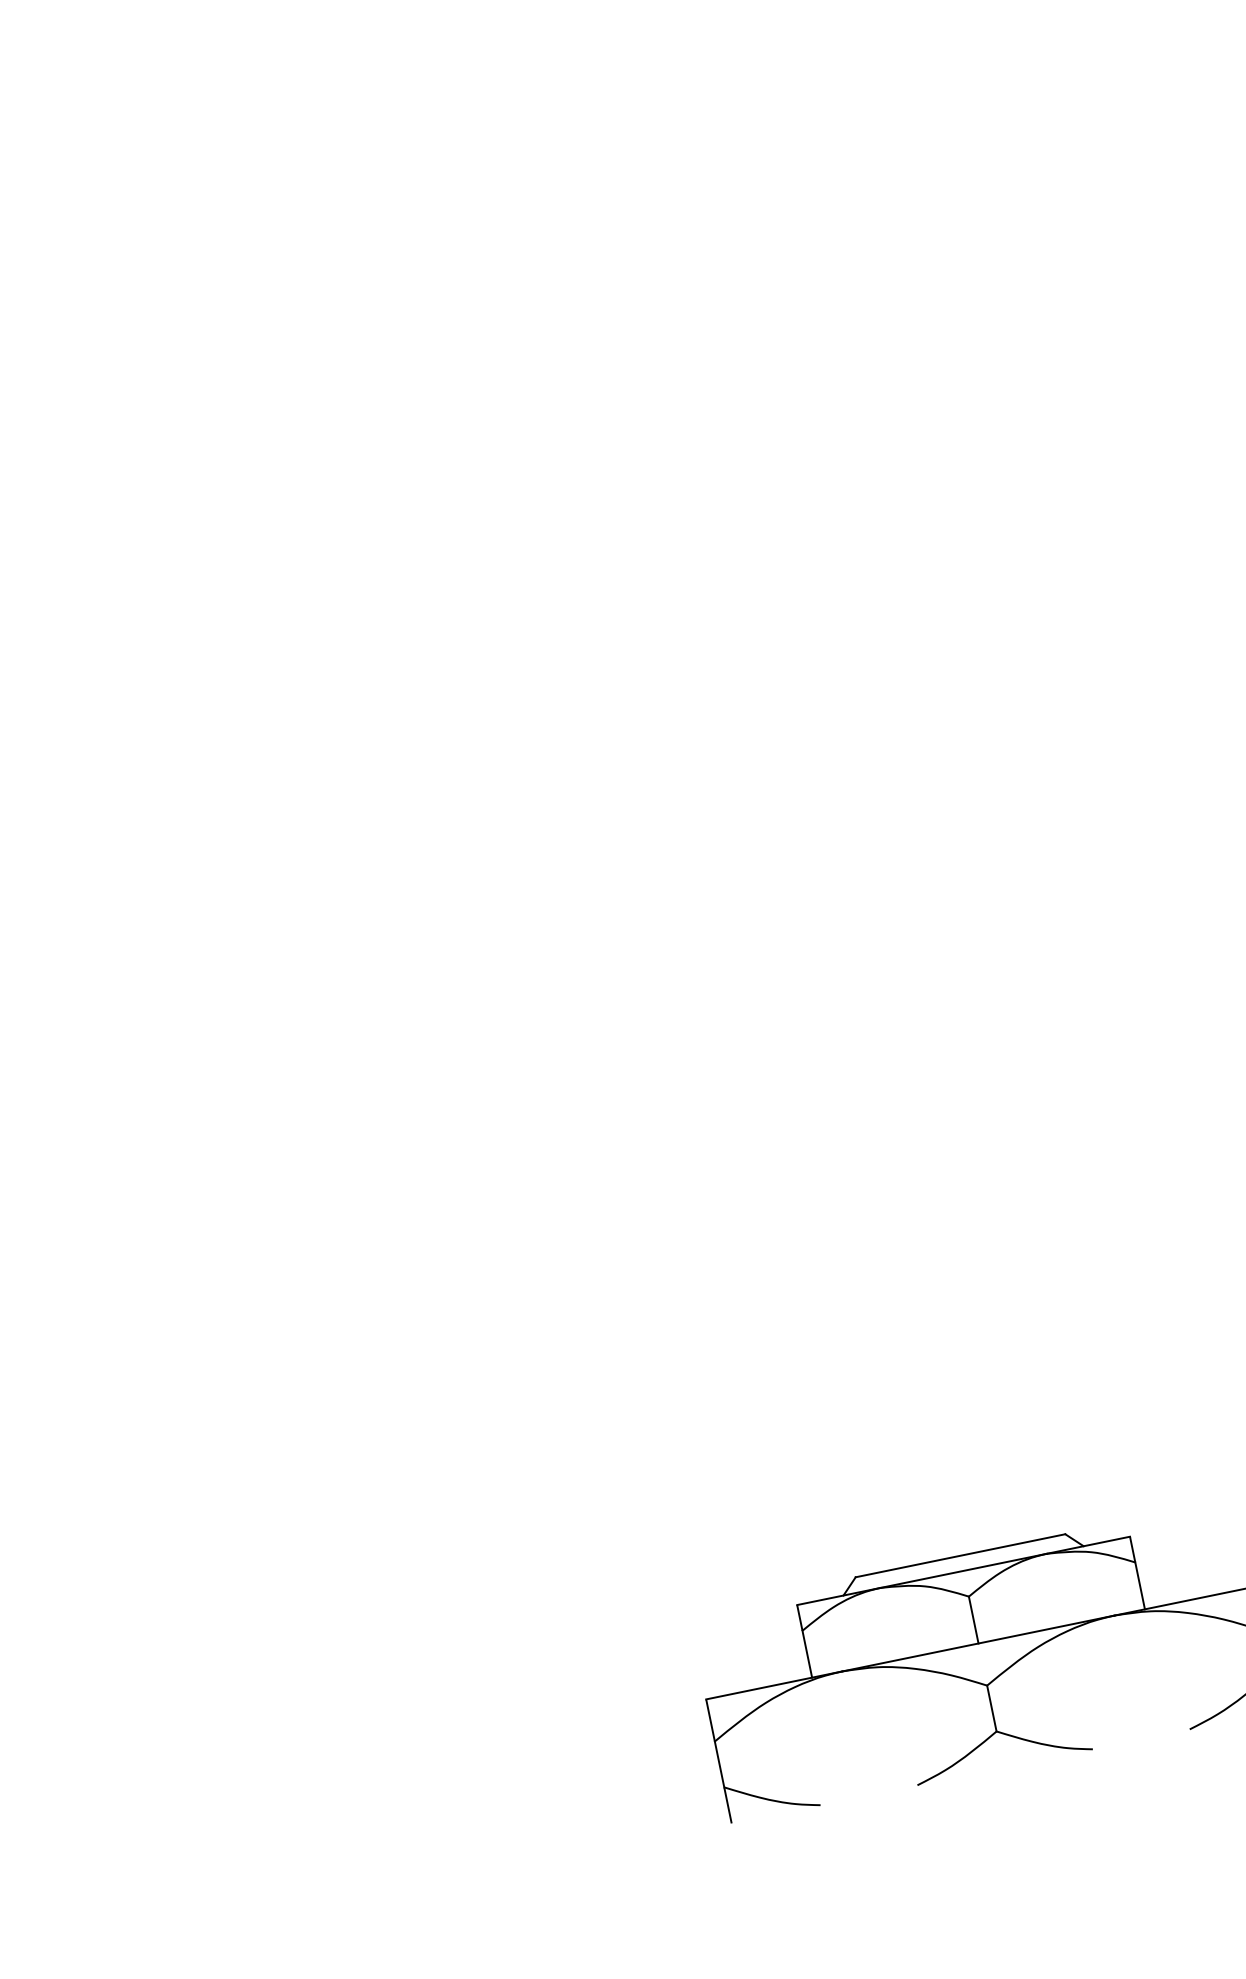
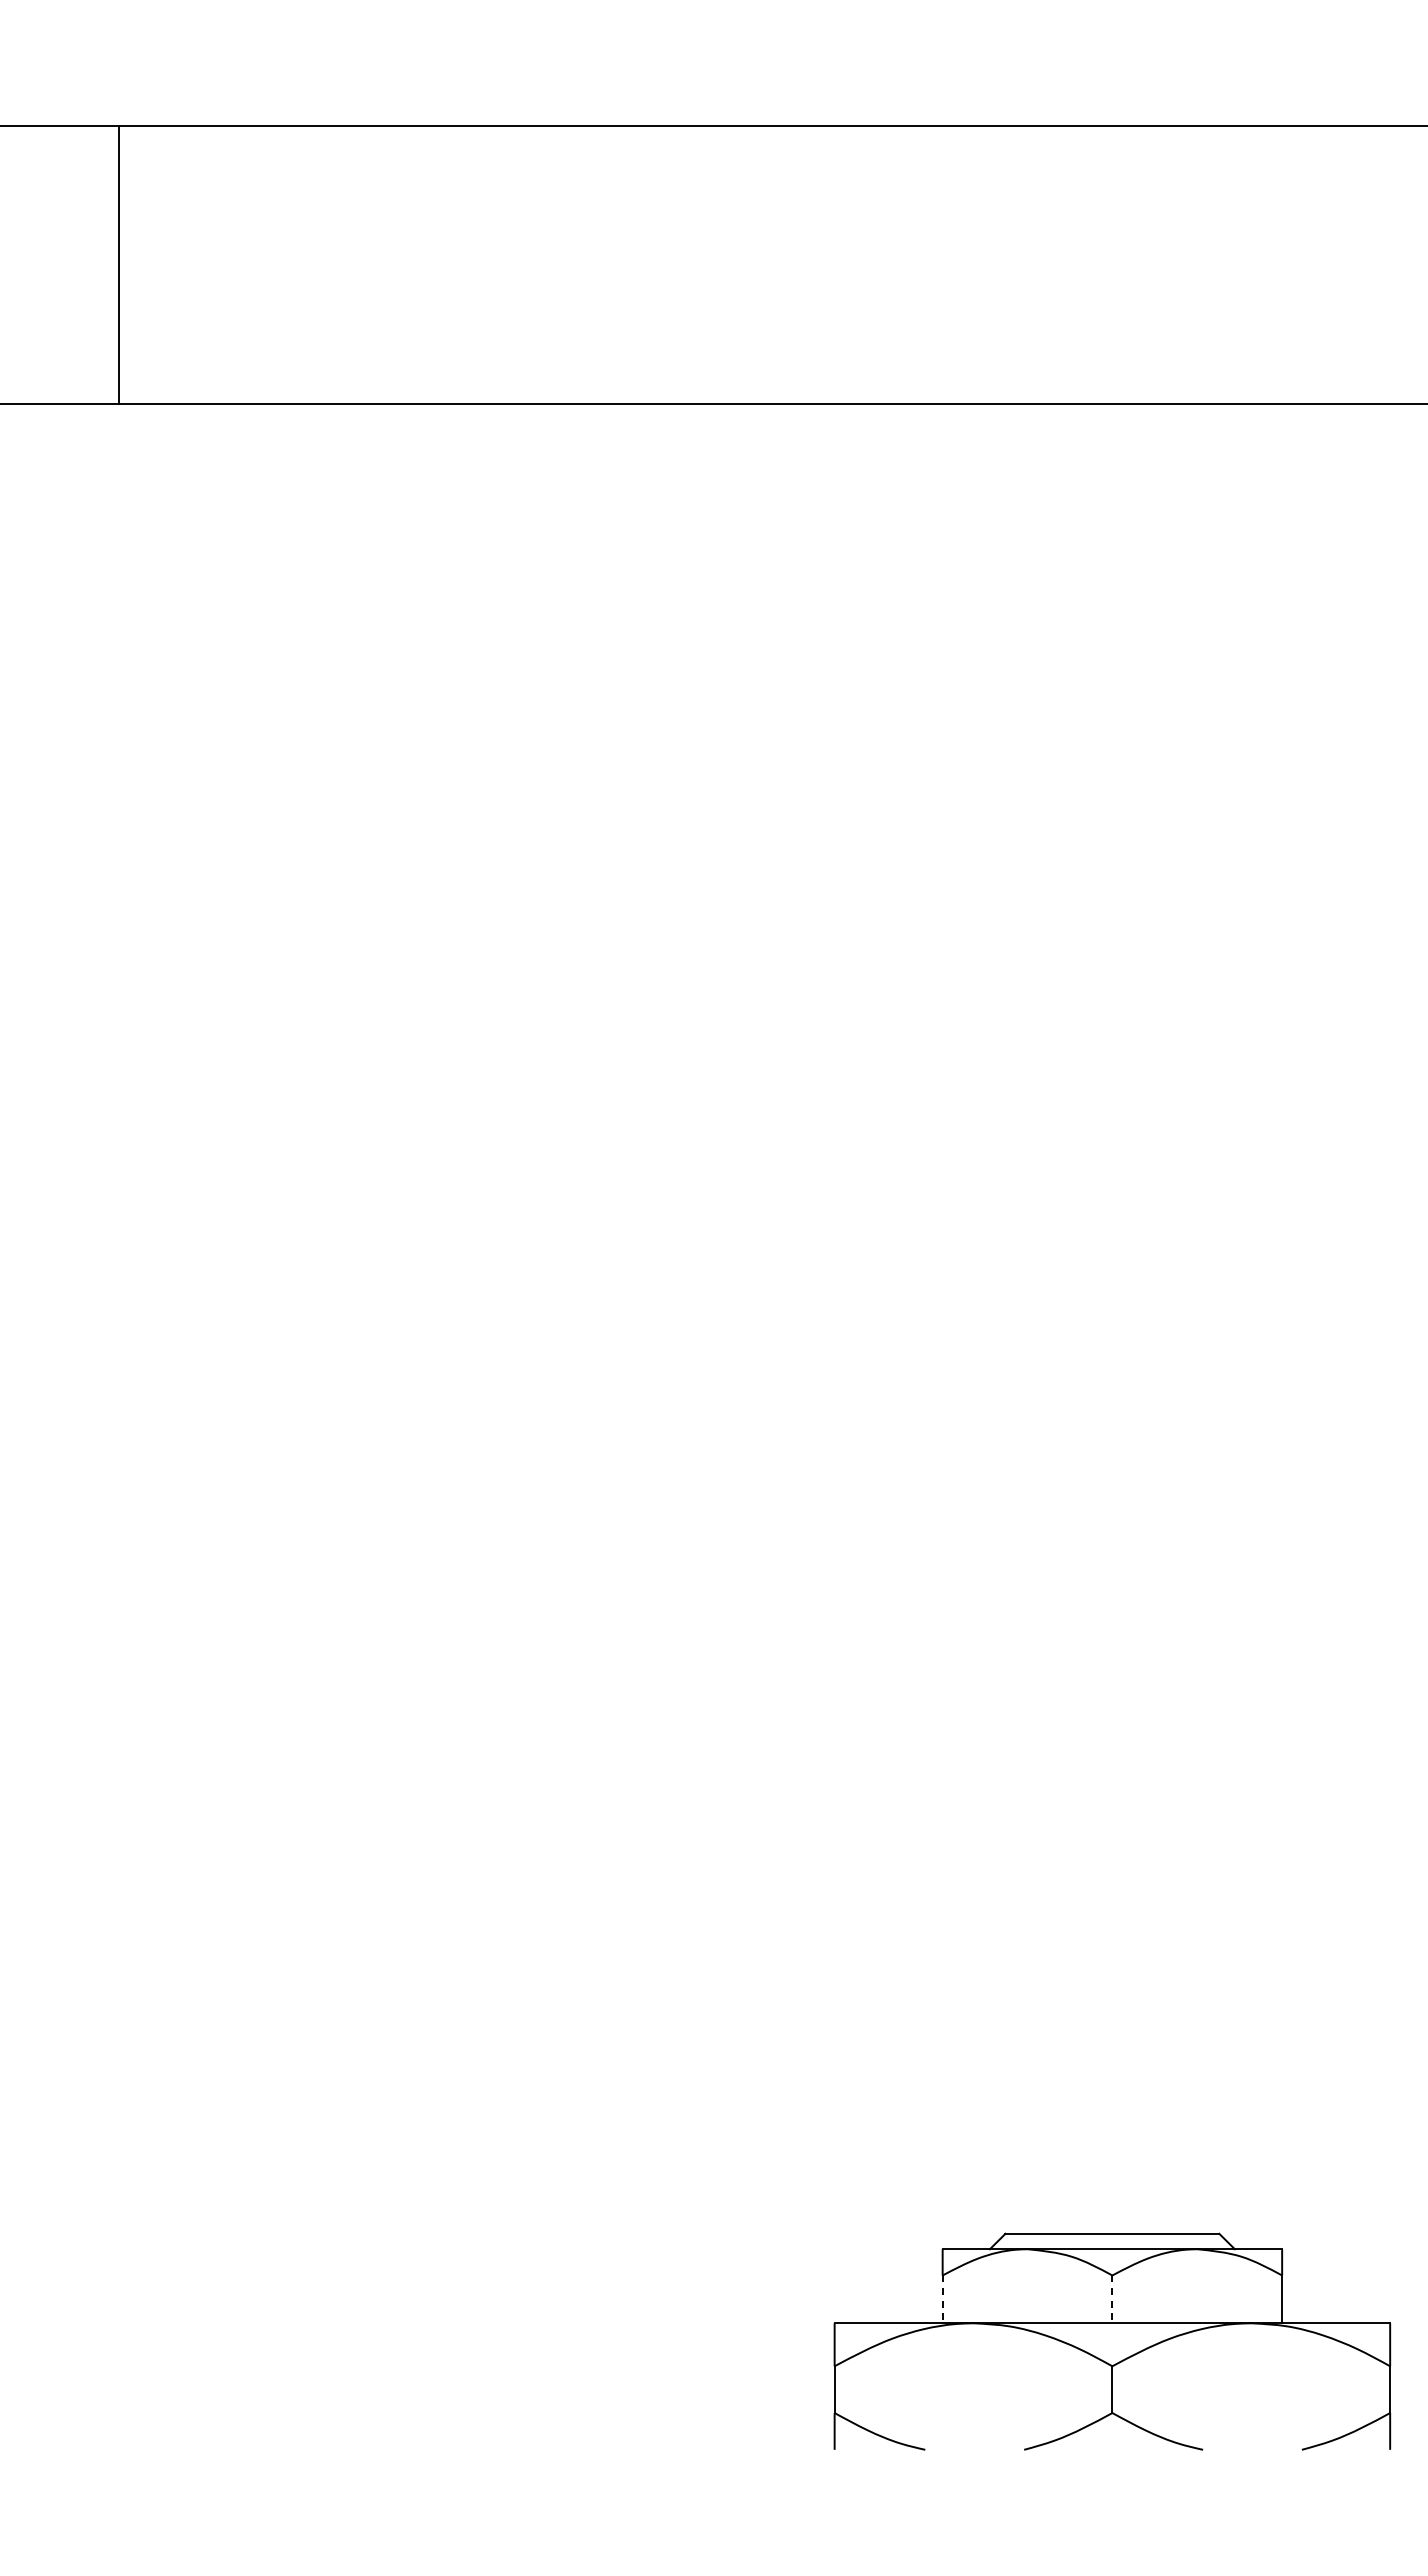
line: (973, 1620) -> (1112, 2299), solid -> dashed
line: (807, 1654) -> (942, 2299), solid -> dashed

